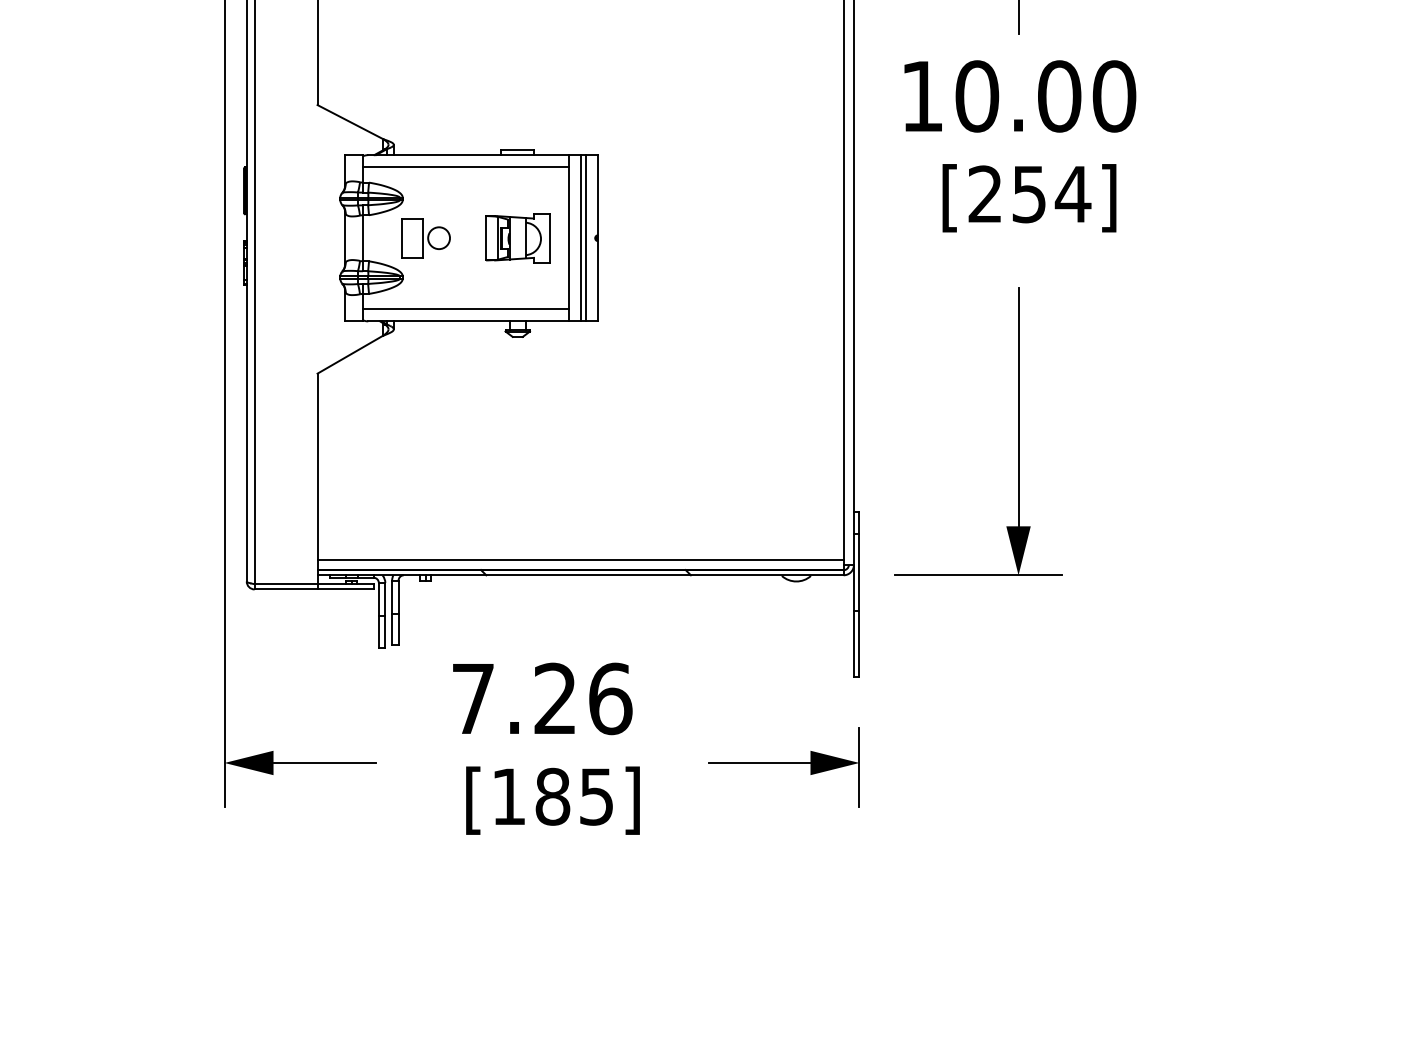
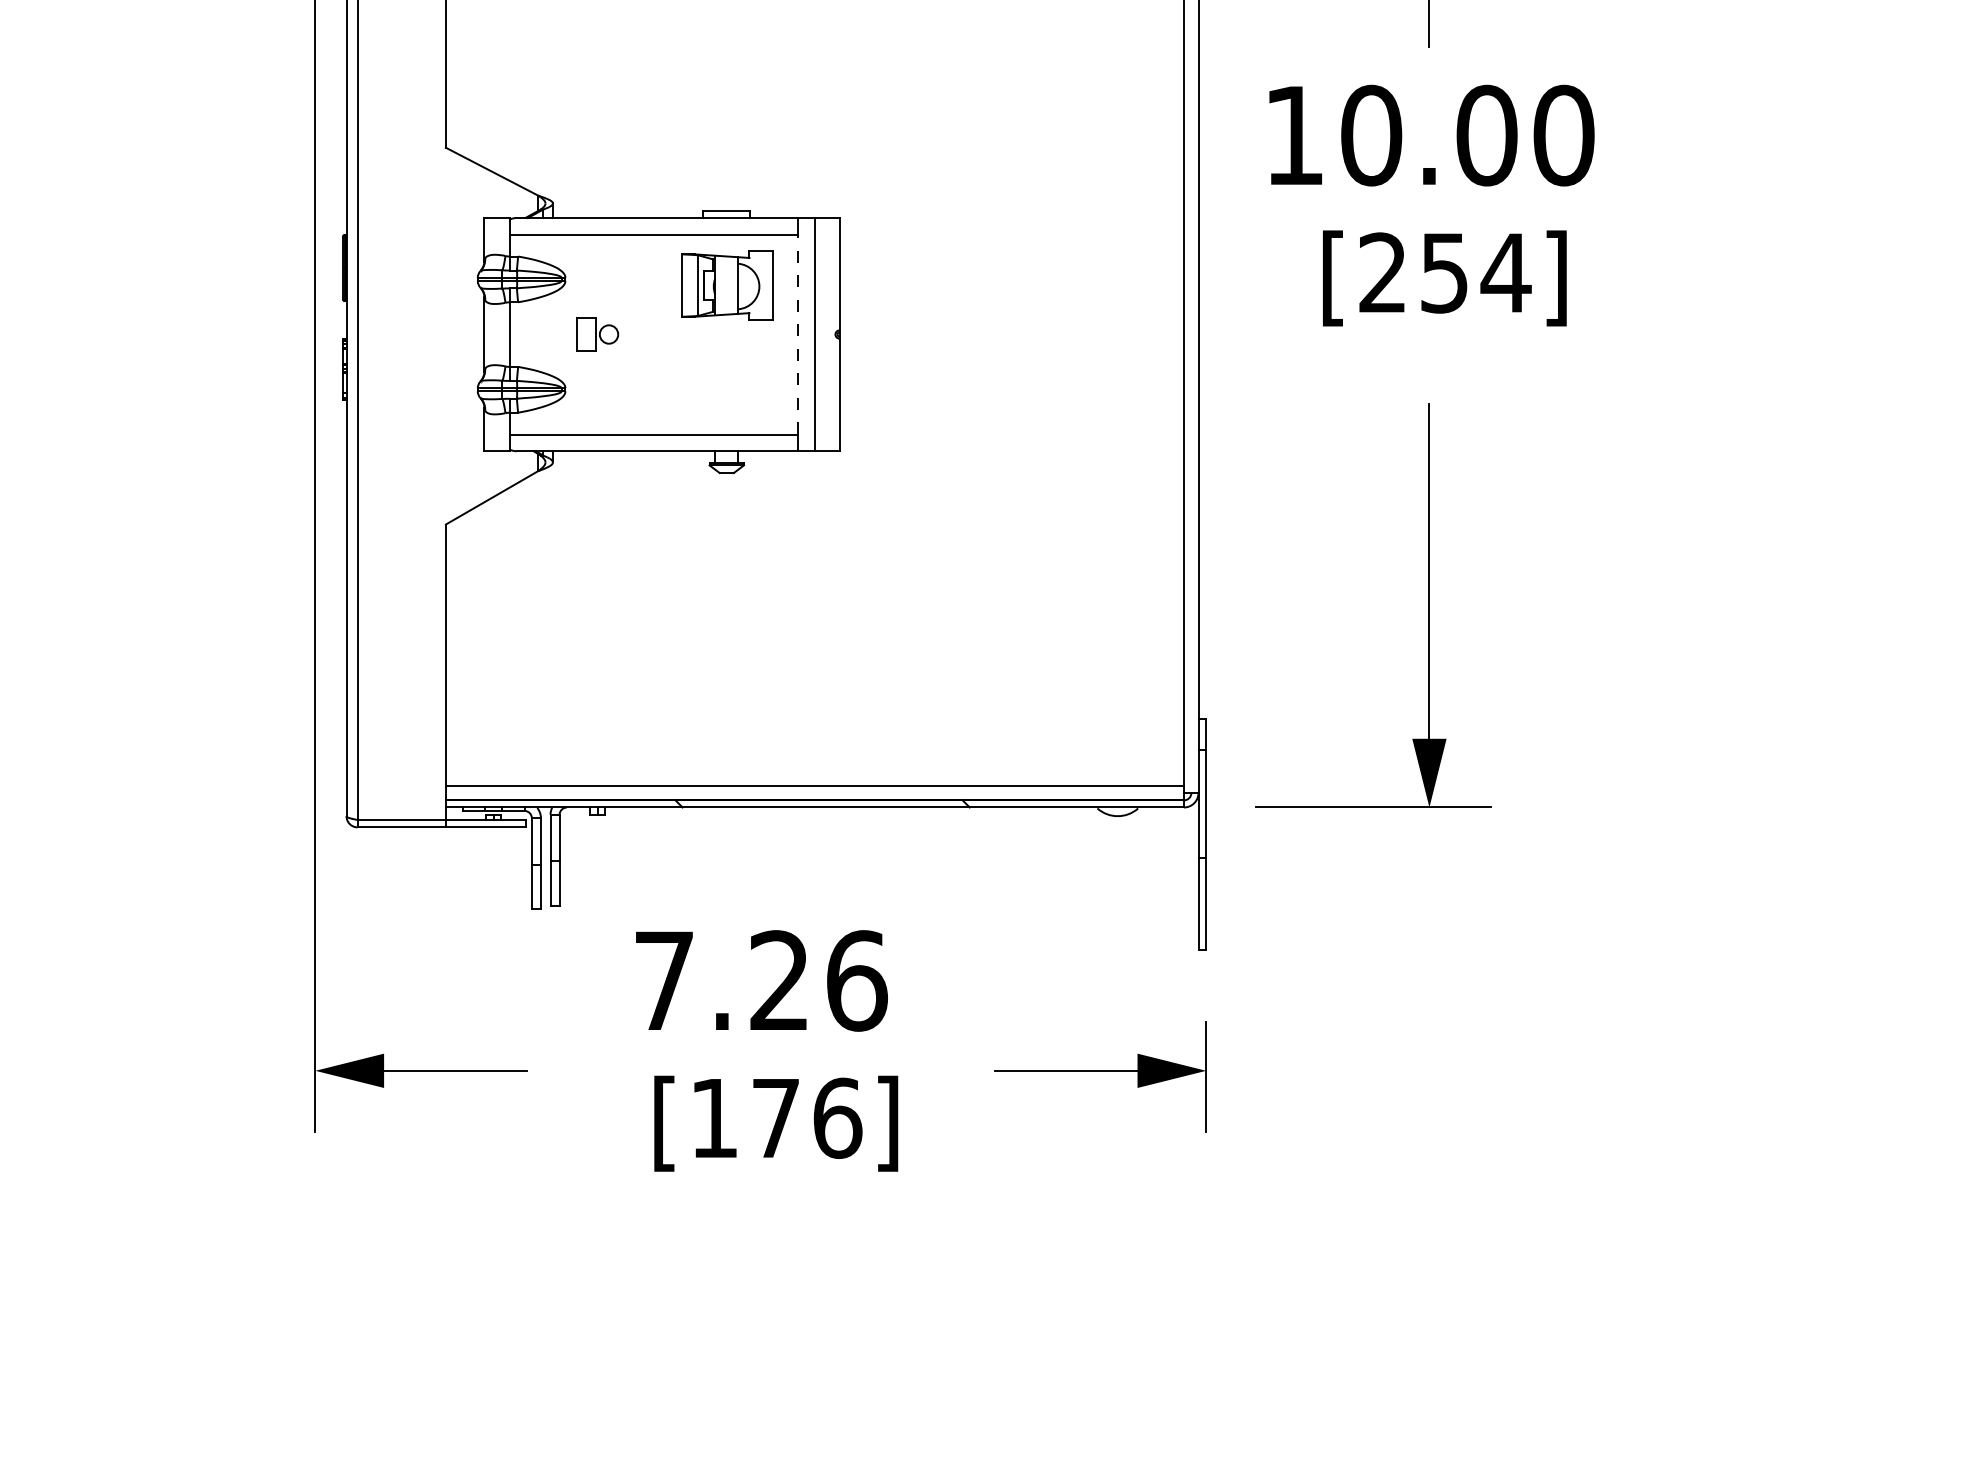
part: (425, 238) -> (597, 334), size x0.6
part: (518, 238) -> (727, 285), moved
line: (568, 238) -> (798, 334), solid -> dashed
line: (585, 238) -> (822, 334), removed
text: (575, 796) -> (807, 1117), [185] -> [176]

